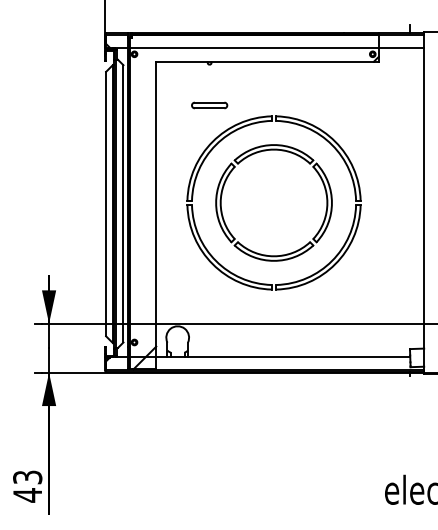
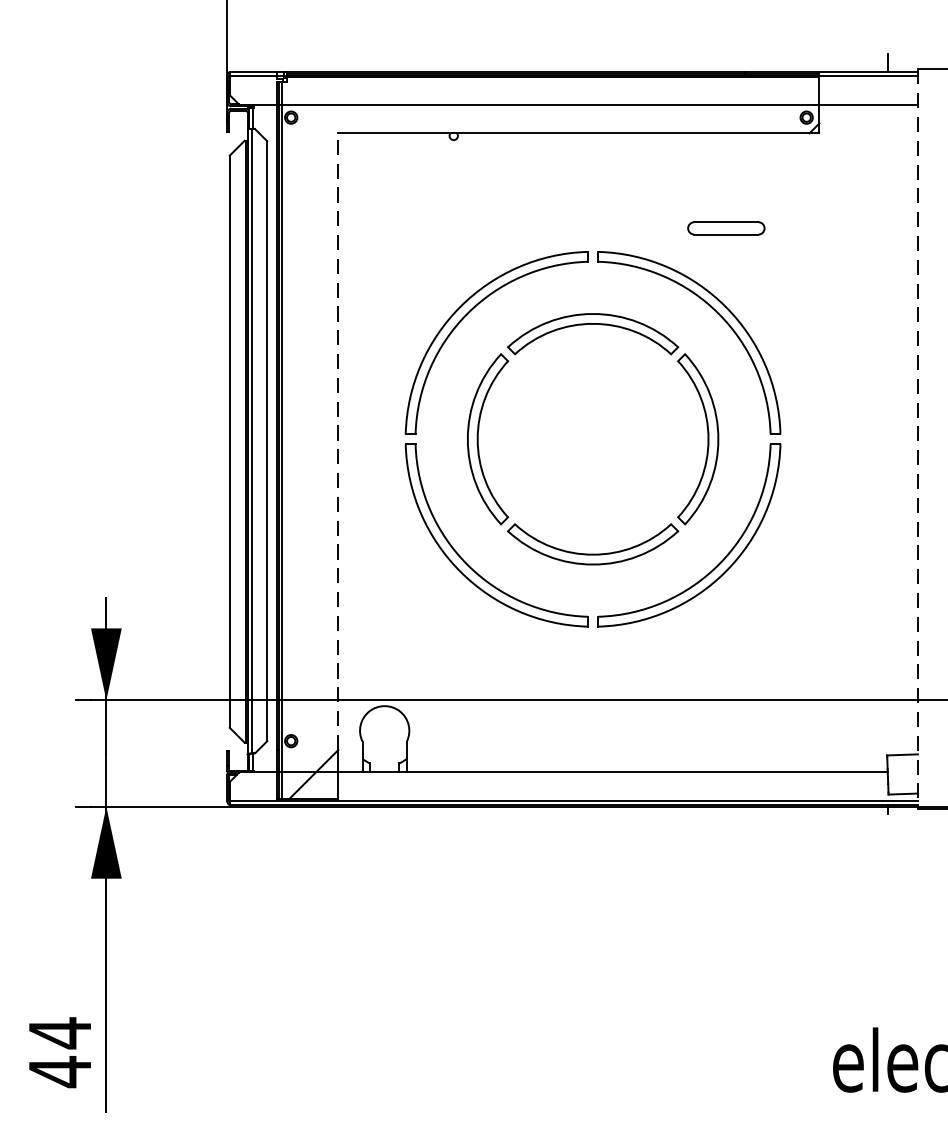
part: (209, 105) -> (726, 228), moved
line: (424, 202) -> (918, 438), solid -> dashed
line: (156, 203) -> (338, 440), solid -> dashed
text: (27, 477) -> (59, 1033), 43 -> 44

